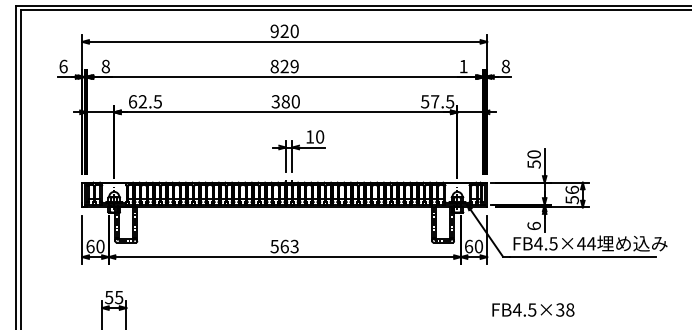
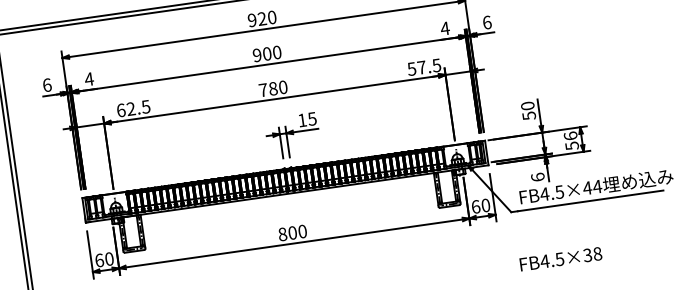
text: (105, 66) -> (88, 79), 8 -> 4
text: (284, 66) -> (267, 53), 829 -> 900
text: (463, 66) -> (445, 28), 1 -> 4
text: (505, 66) -> (486, 22), 8 -> 6
text: (275, 101) -> (263, 89), 380 -> 780
text: (320, 136) -> (312, 118), 10 -> 15
text: (284, 246) -> (292, 232), 563 -> 800
text: (533, 309) -> (561, 258), moved

